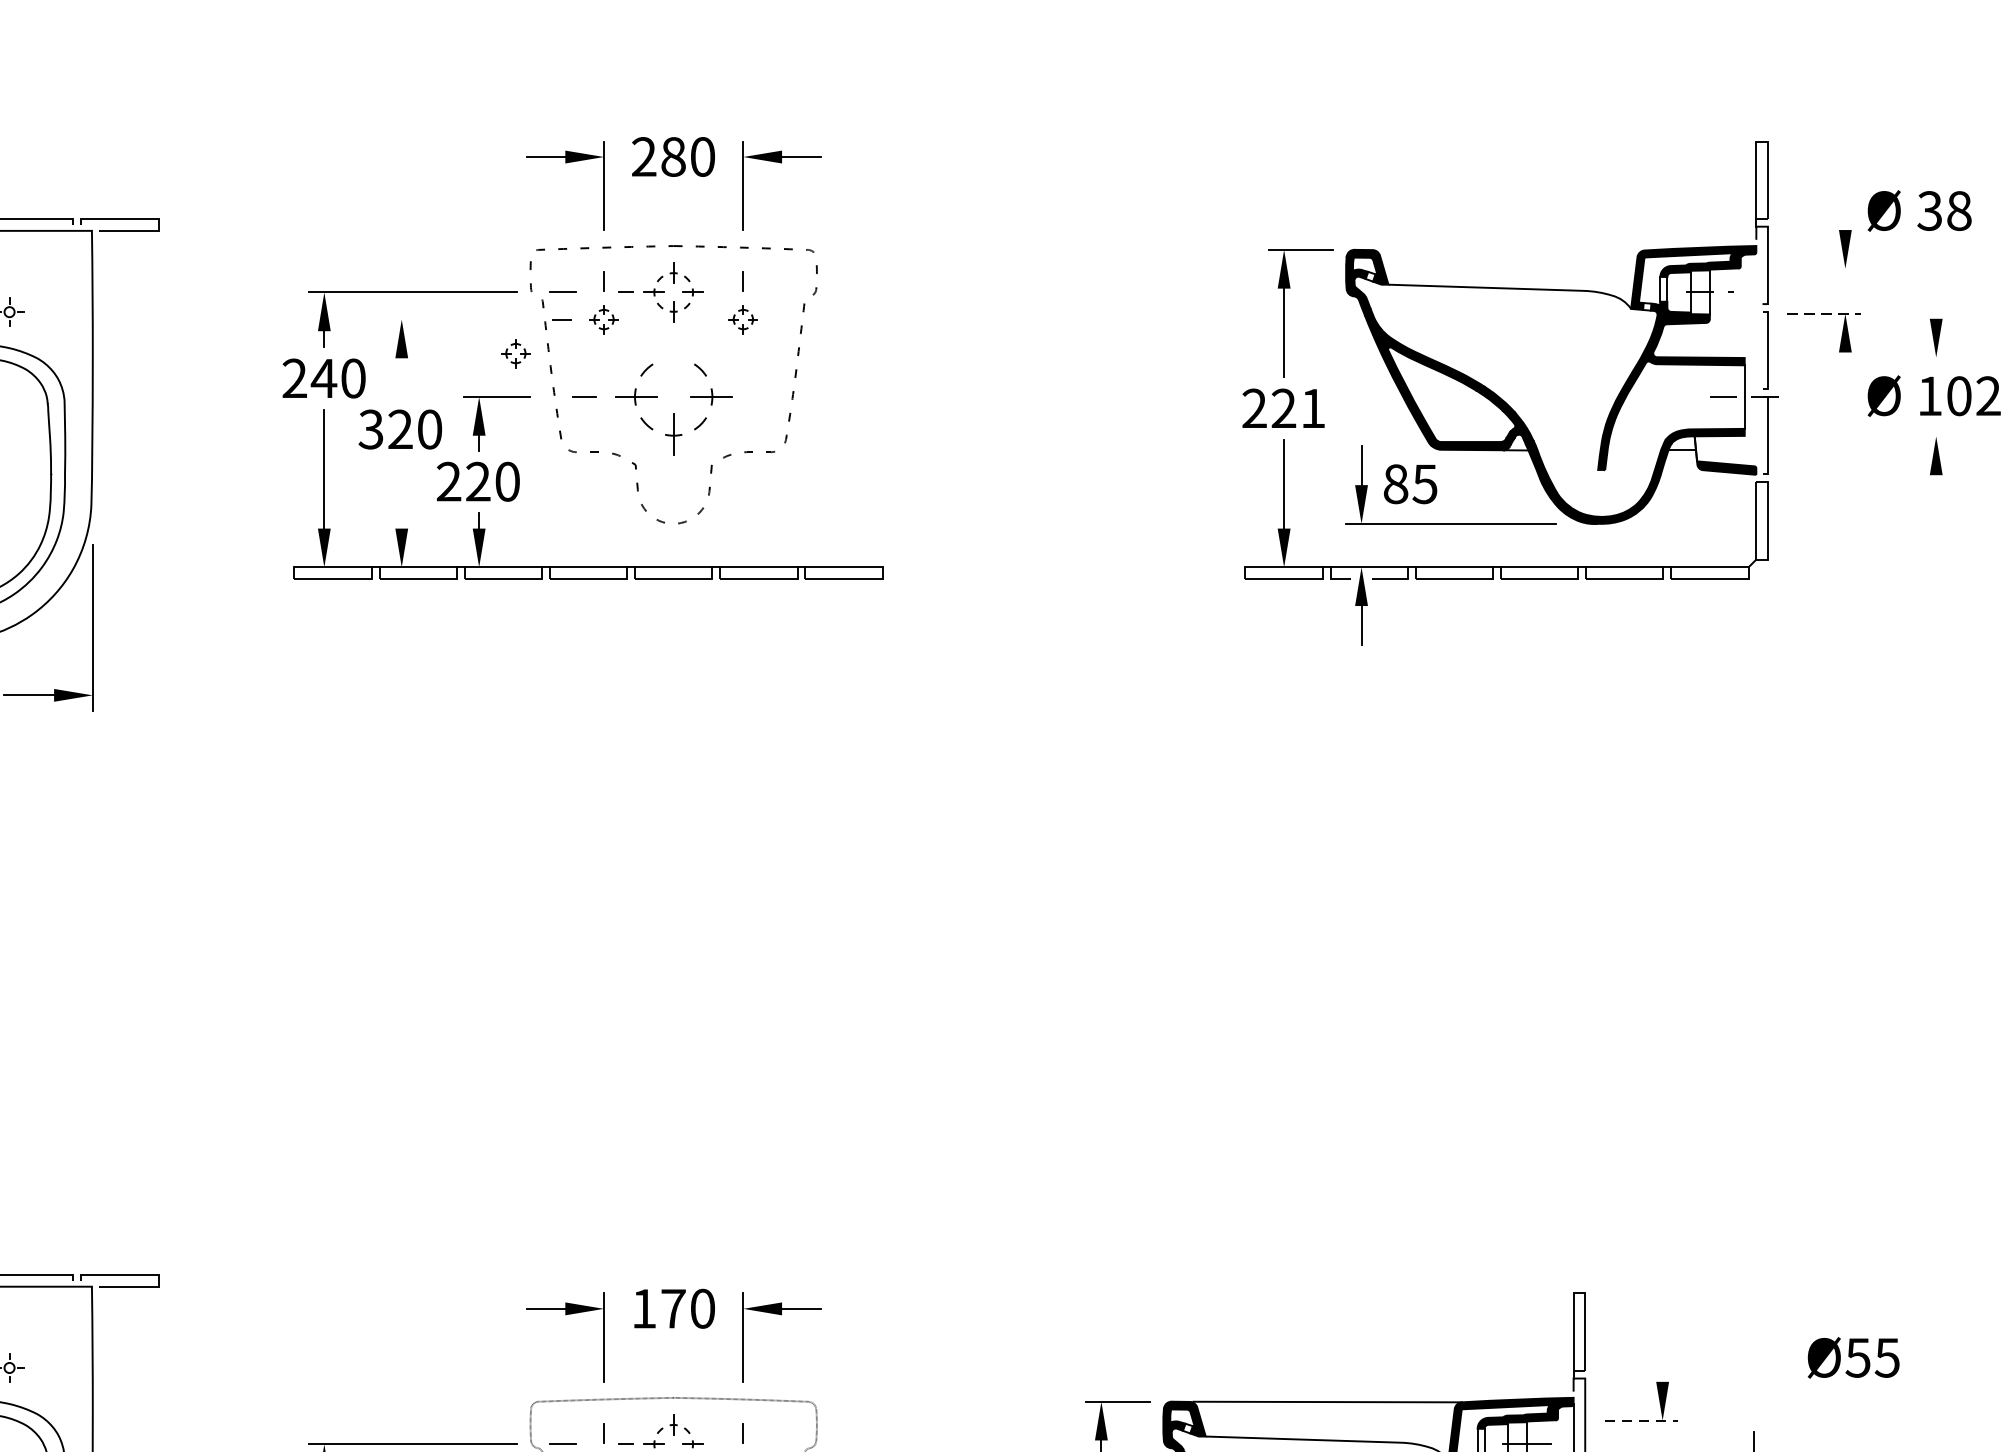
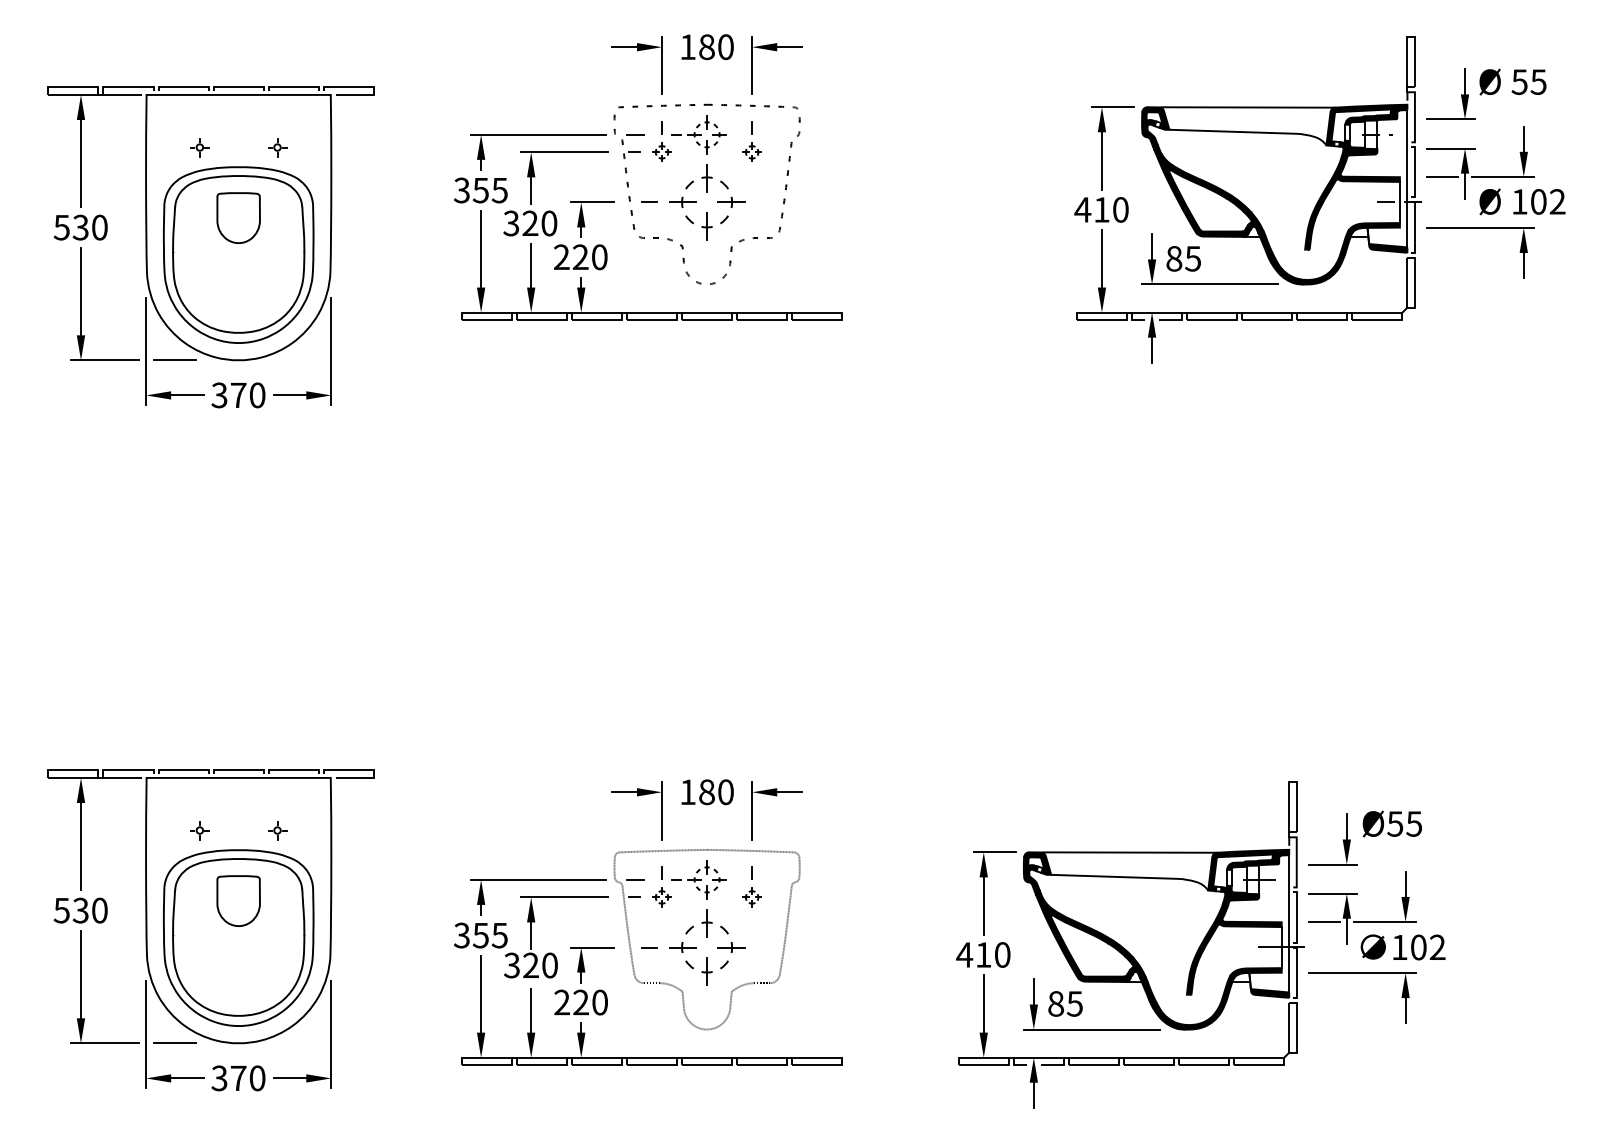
text: (643, 155) -> (687, 46), 280 -> 180
line: (1846, 210) -> (1465, 81), added
text: (1945, 210) -> (1529, 81), 38 -> 55
line: (1510, 250) -> (1248, 107), added
line: (1824, 268) -> (1451, 119), added
line: (1935, 298) -> (1523, 138), added
line: (1824, 313) -> (1451, 148), dashed -> solid
line: (453, 319) -> (564, 152), added
part: (515, 352) -> (604, 173), removed
line: (1810, 356) -> (1442, 176), added
line: (1903, 356) -> (1502, 176), added
part: (672, 360) -> (706, 178), added
line: (1756, 360) -> (1407, 178), added
line: (1846, 370) -> (1465, 185), added
text: (323, 378) -> (480, 190), 240 -> 355
line: (402, 378) -> (531, 190), added
text: (1283, 407) -> (1101, 209), 221 -> 410
line: (1869, 435) -> (1480, 227), added
line: (402, 494) -> (531, 265), added
line: (1935, 494) -> (1523, 265), added
text: (672, 1309) -> (706, 792), 170 -> 180
text: (1852, 1357) -> (1391, 823), moved
line: (1662, 1361) -> (1346, 826), added
line: (1642, 1420) -> (1333, 864), dashed -> solid

